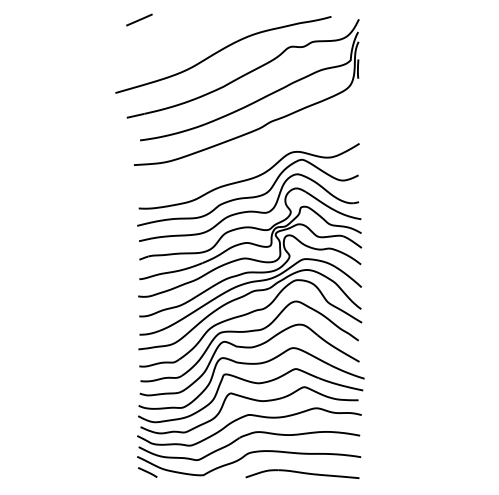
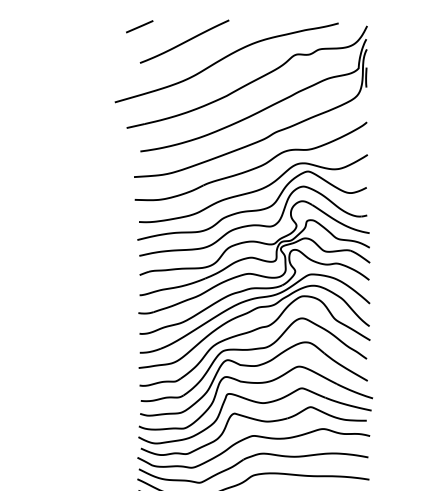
curve: (182, 34) -> (184, 41), added
part: (250, 155) -> (254, 167), added

